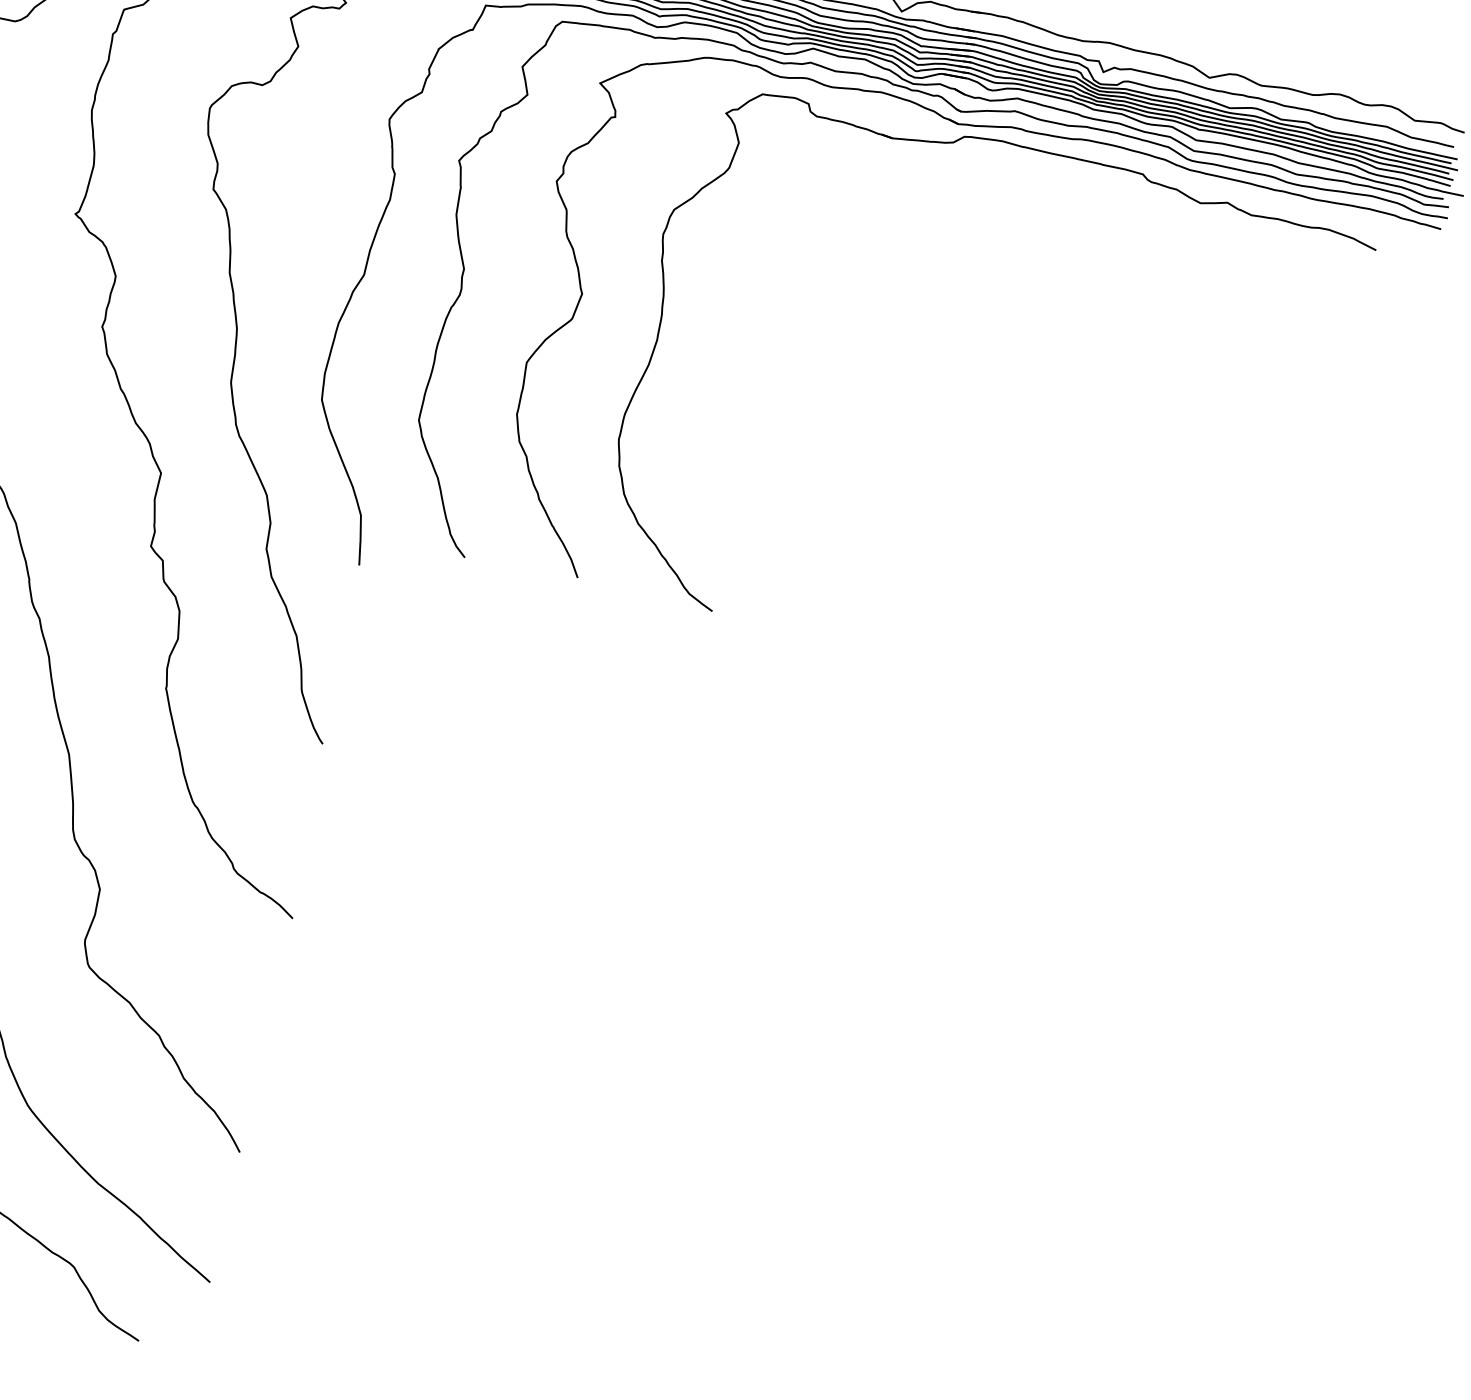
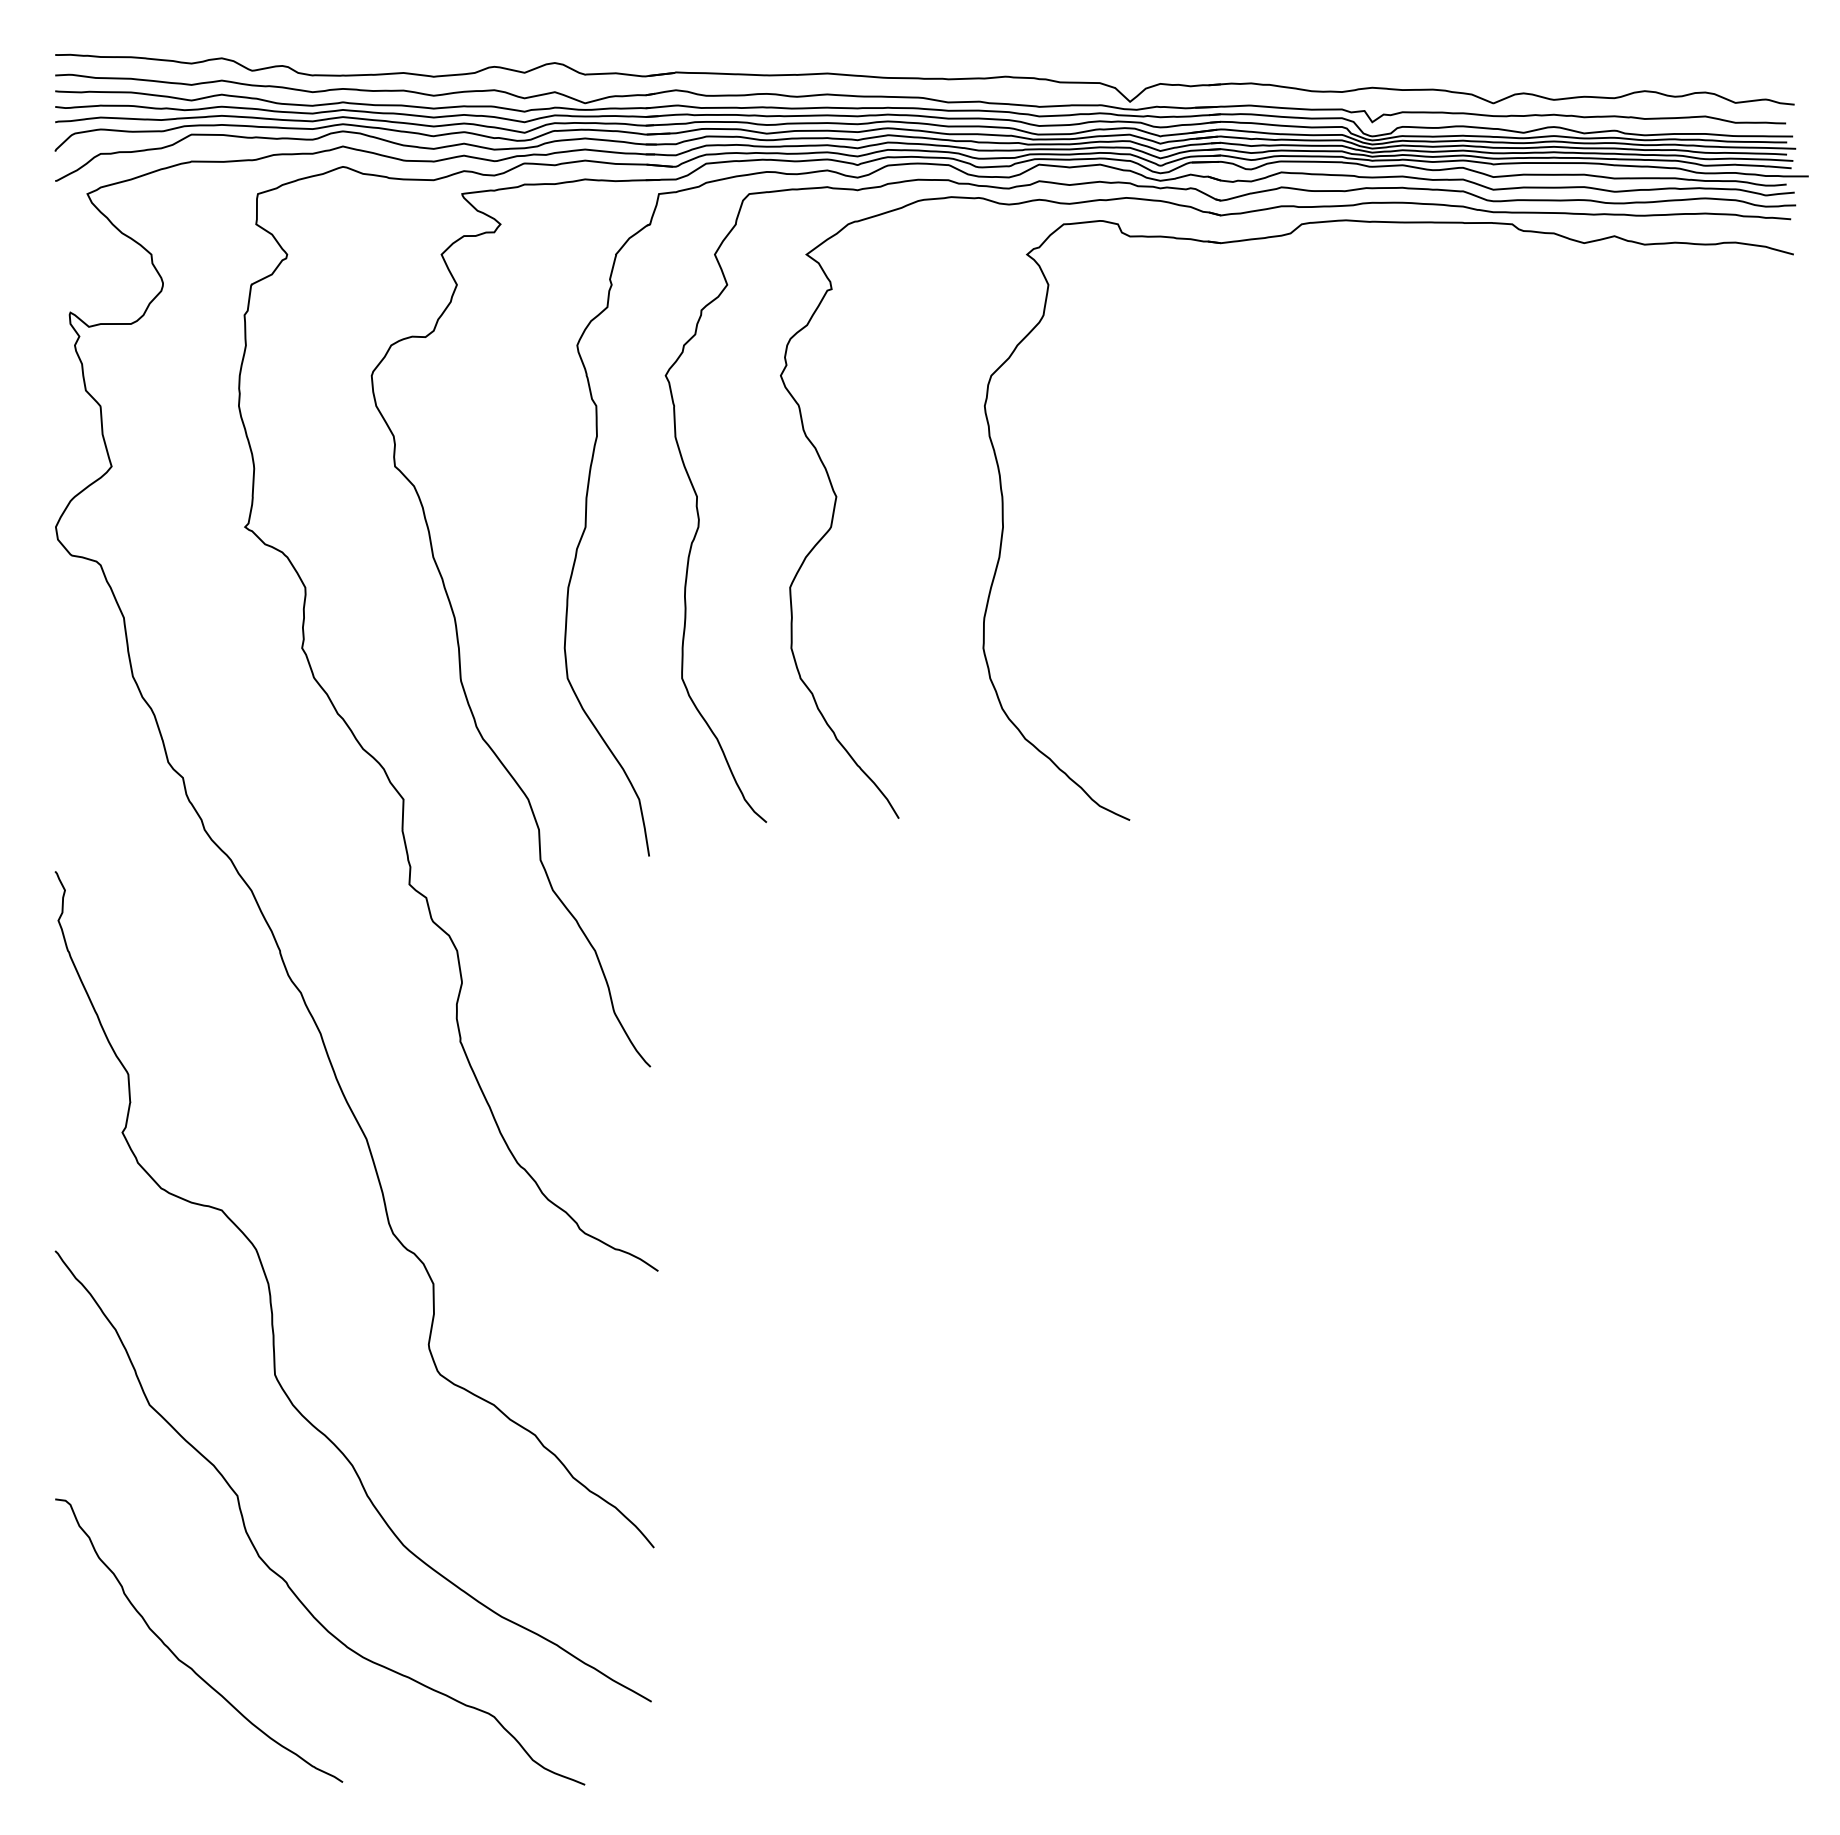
part: (1039, 151) -> (1390, 223), moved

